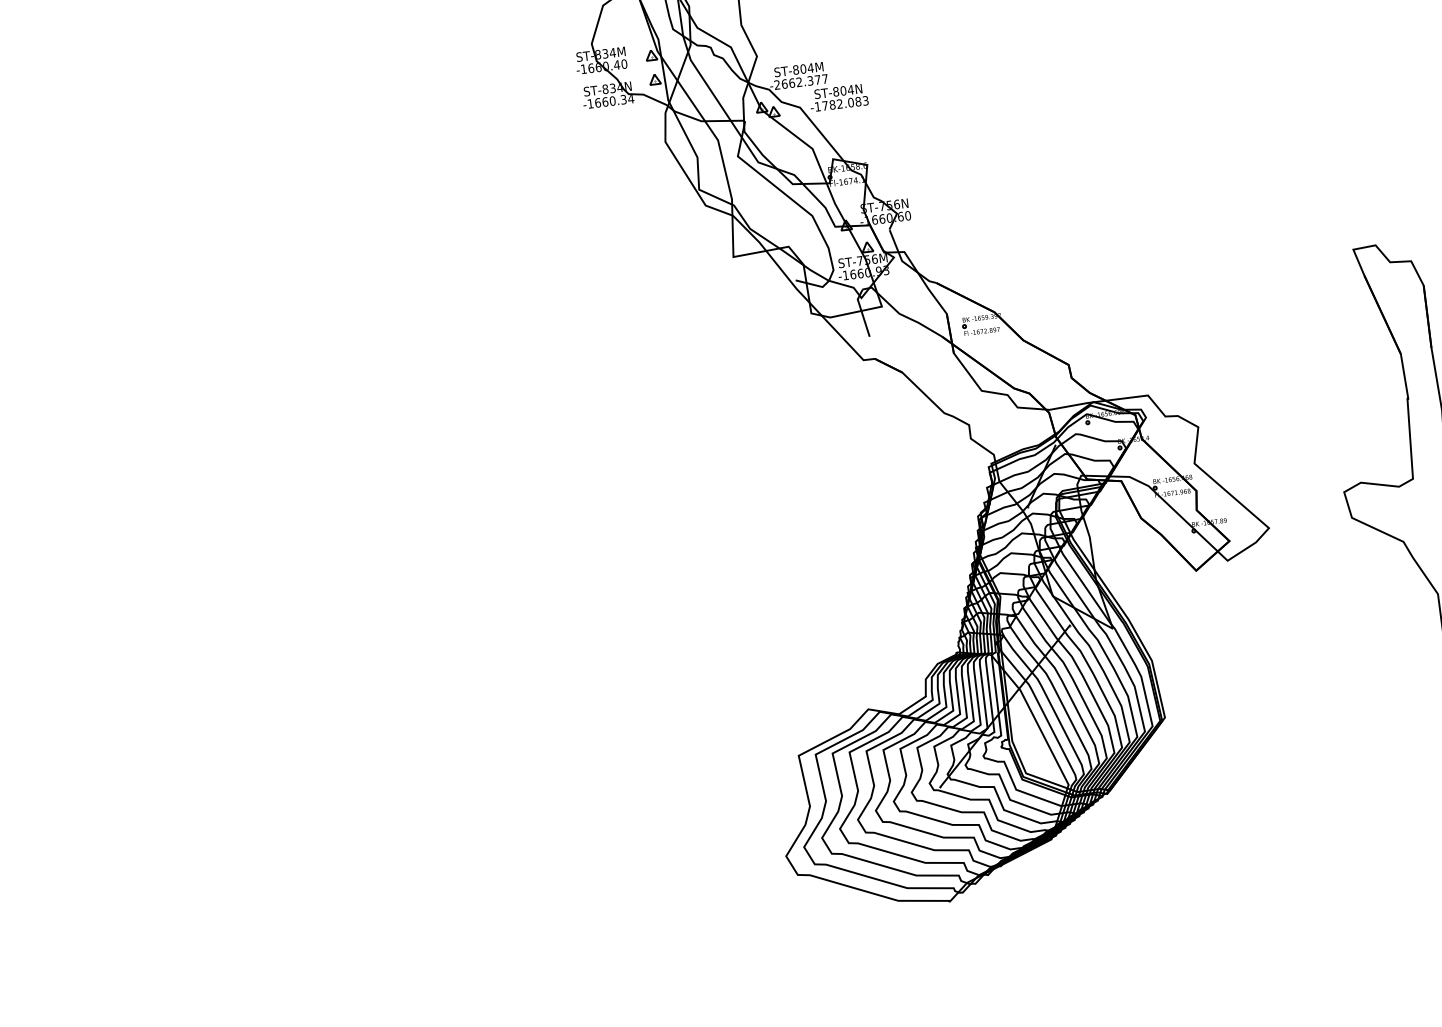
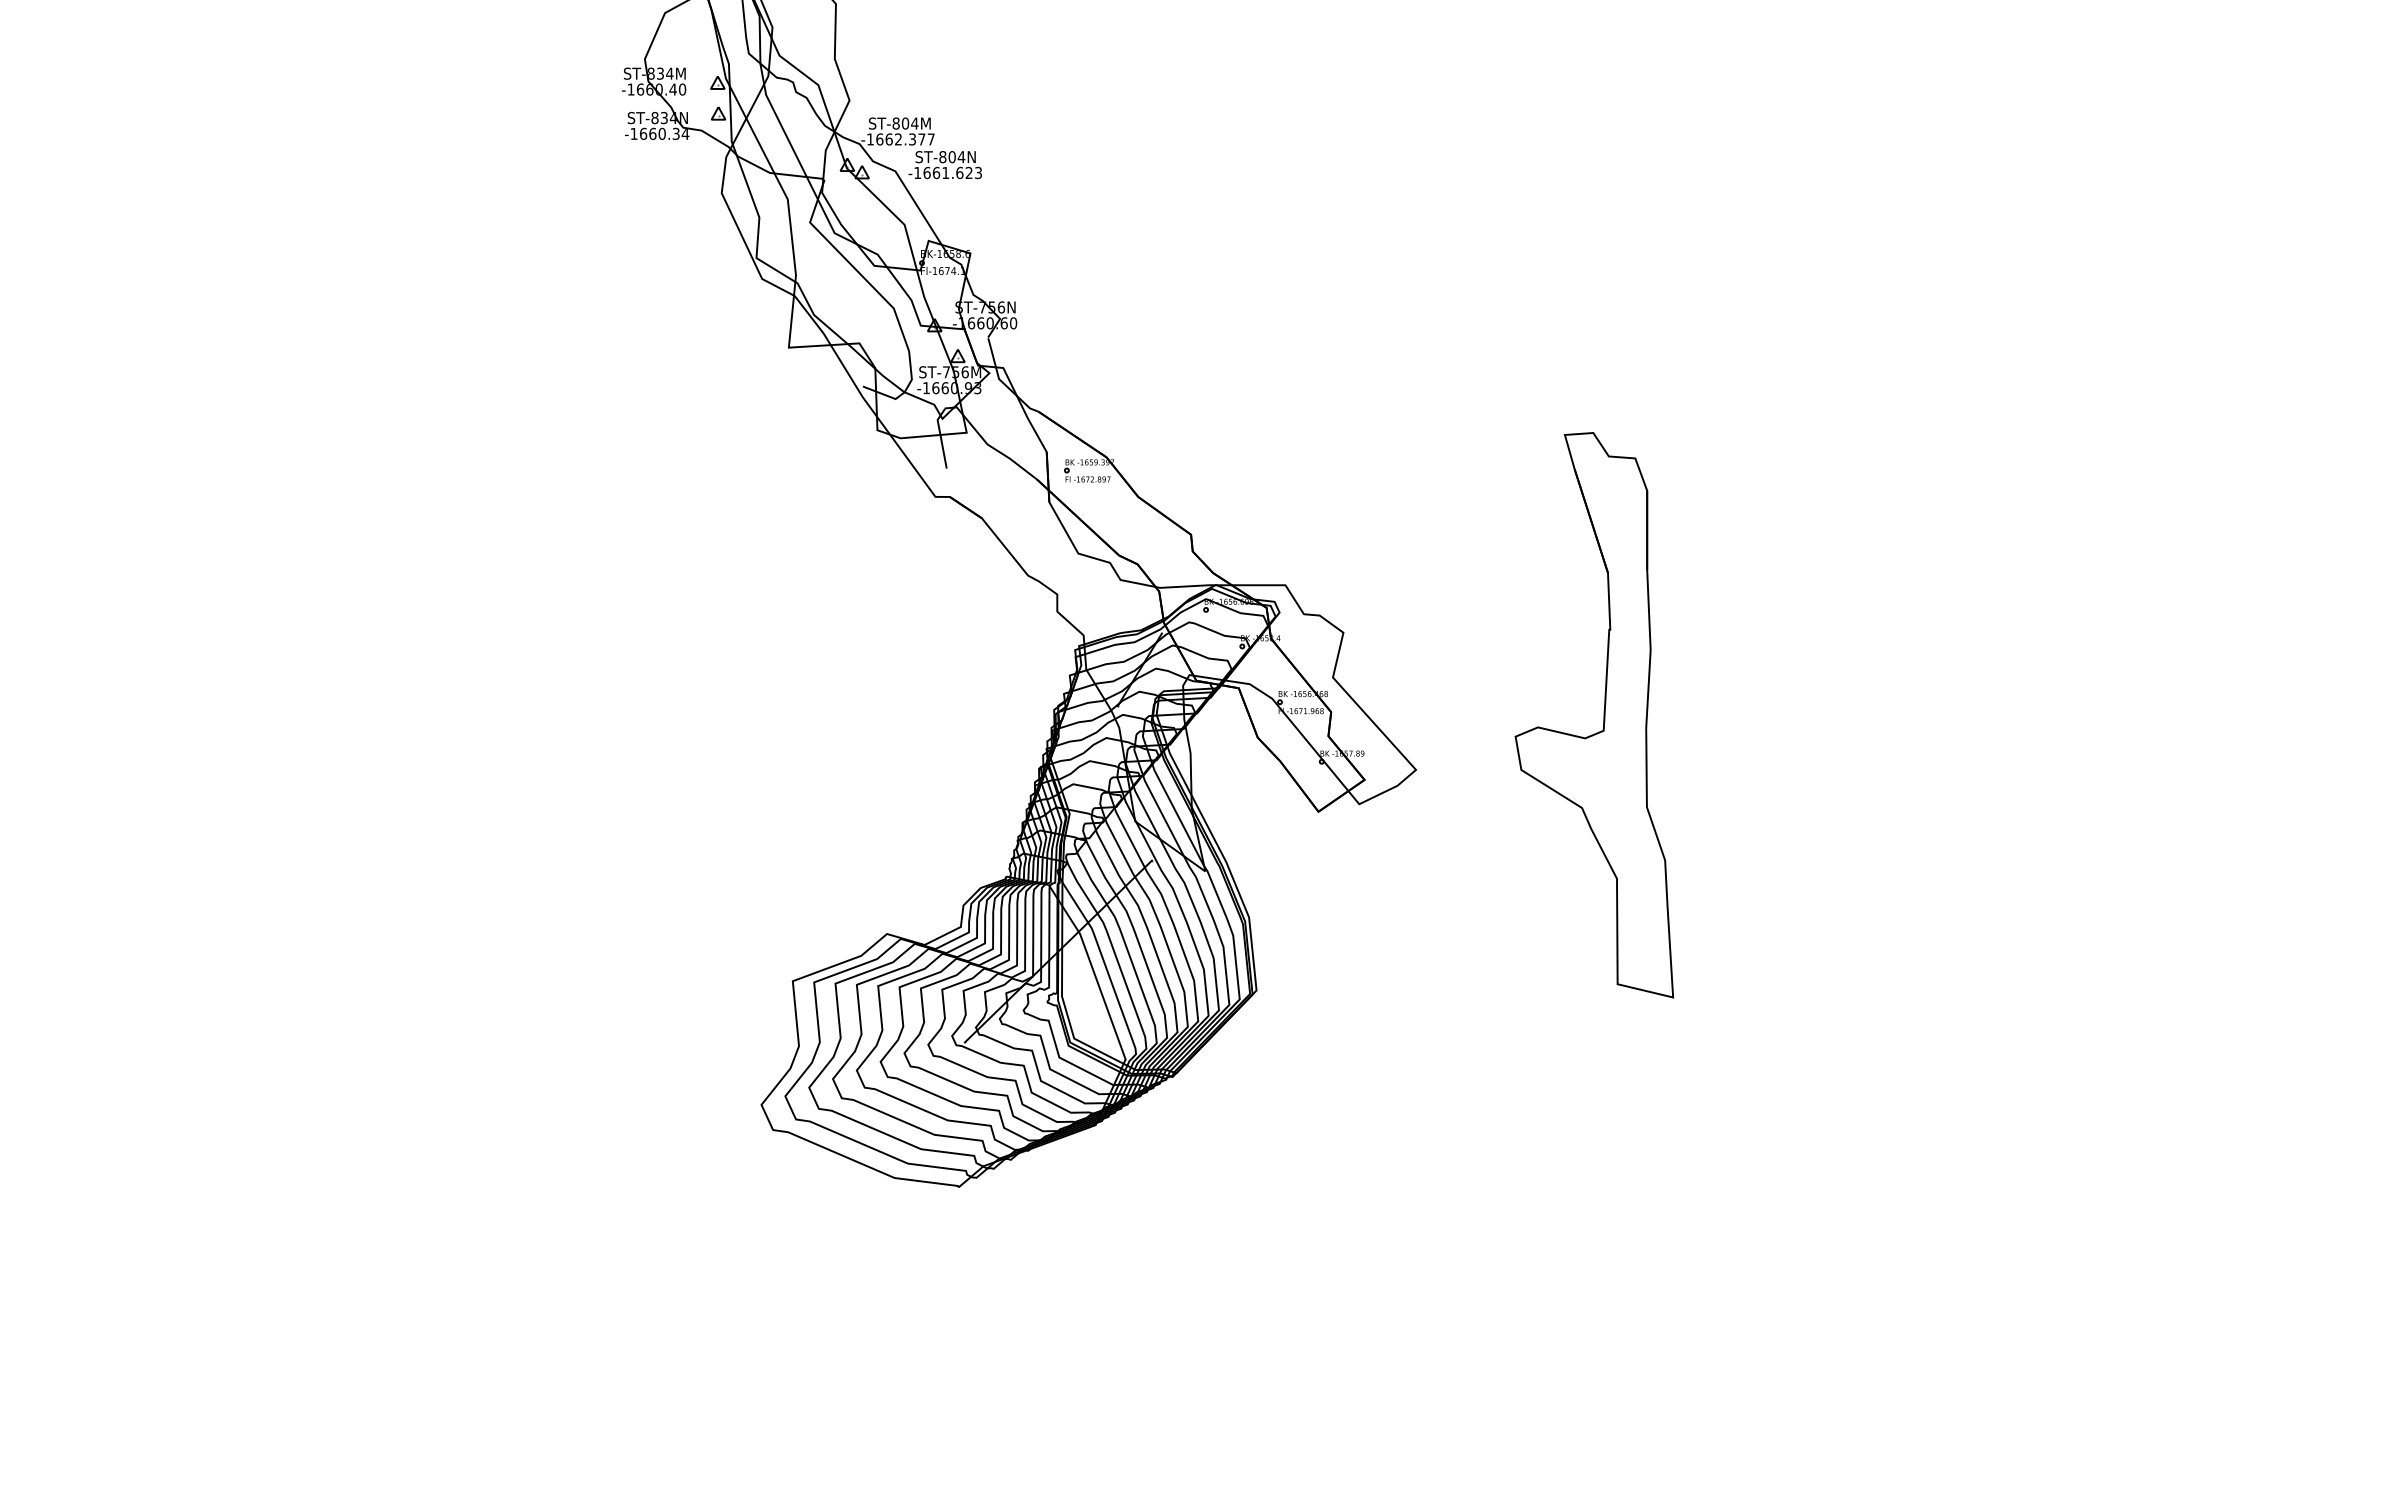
text: (777, 85) -> (870, 139), -2662.377 -> -1662.377
text: (841, 103) -> (947, 172), -1782.083 -> -1661.623

